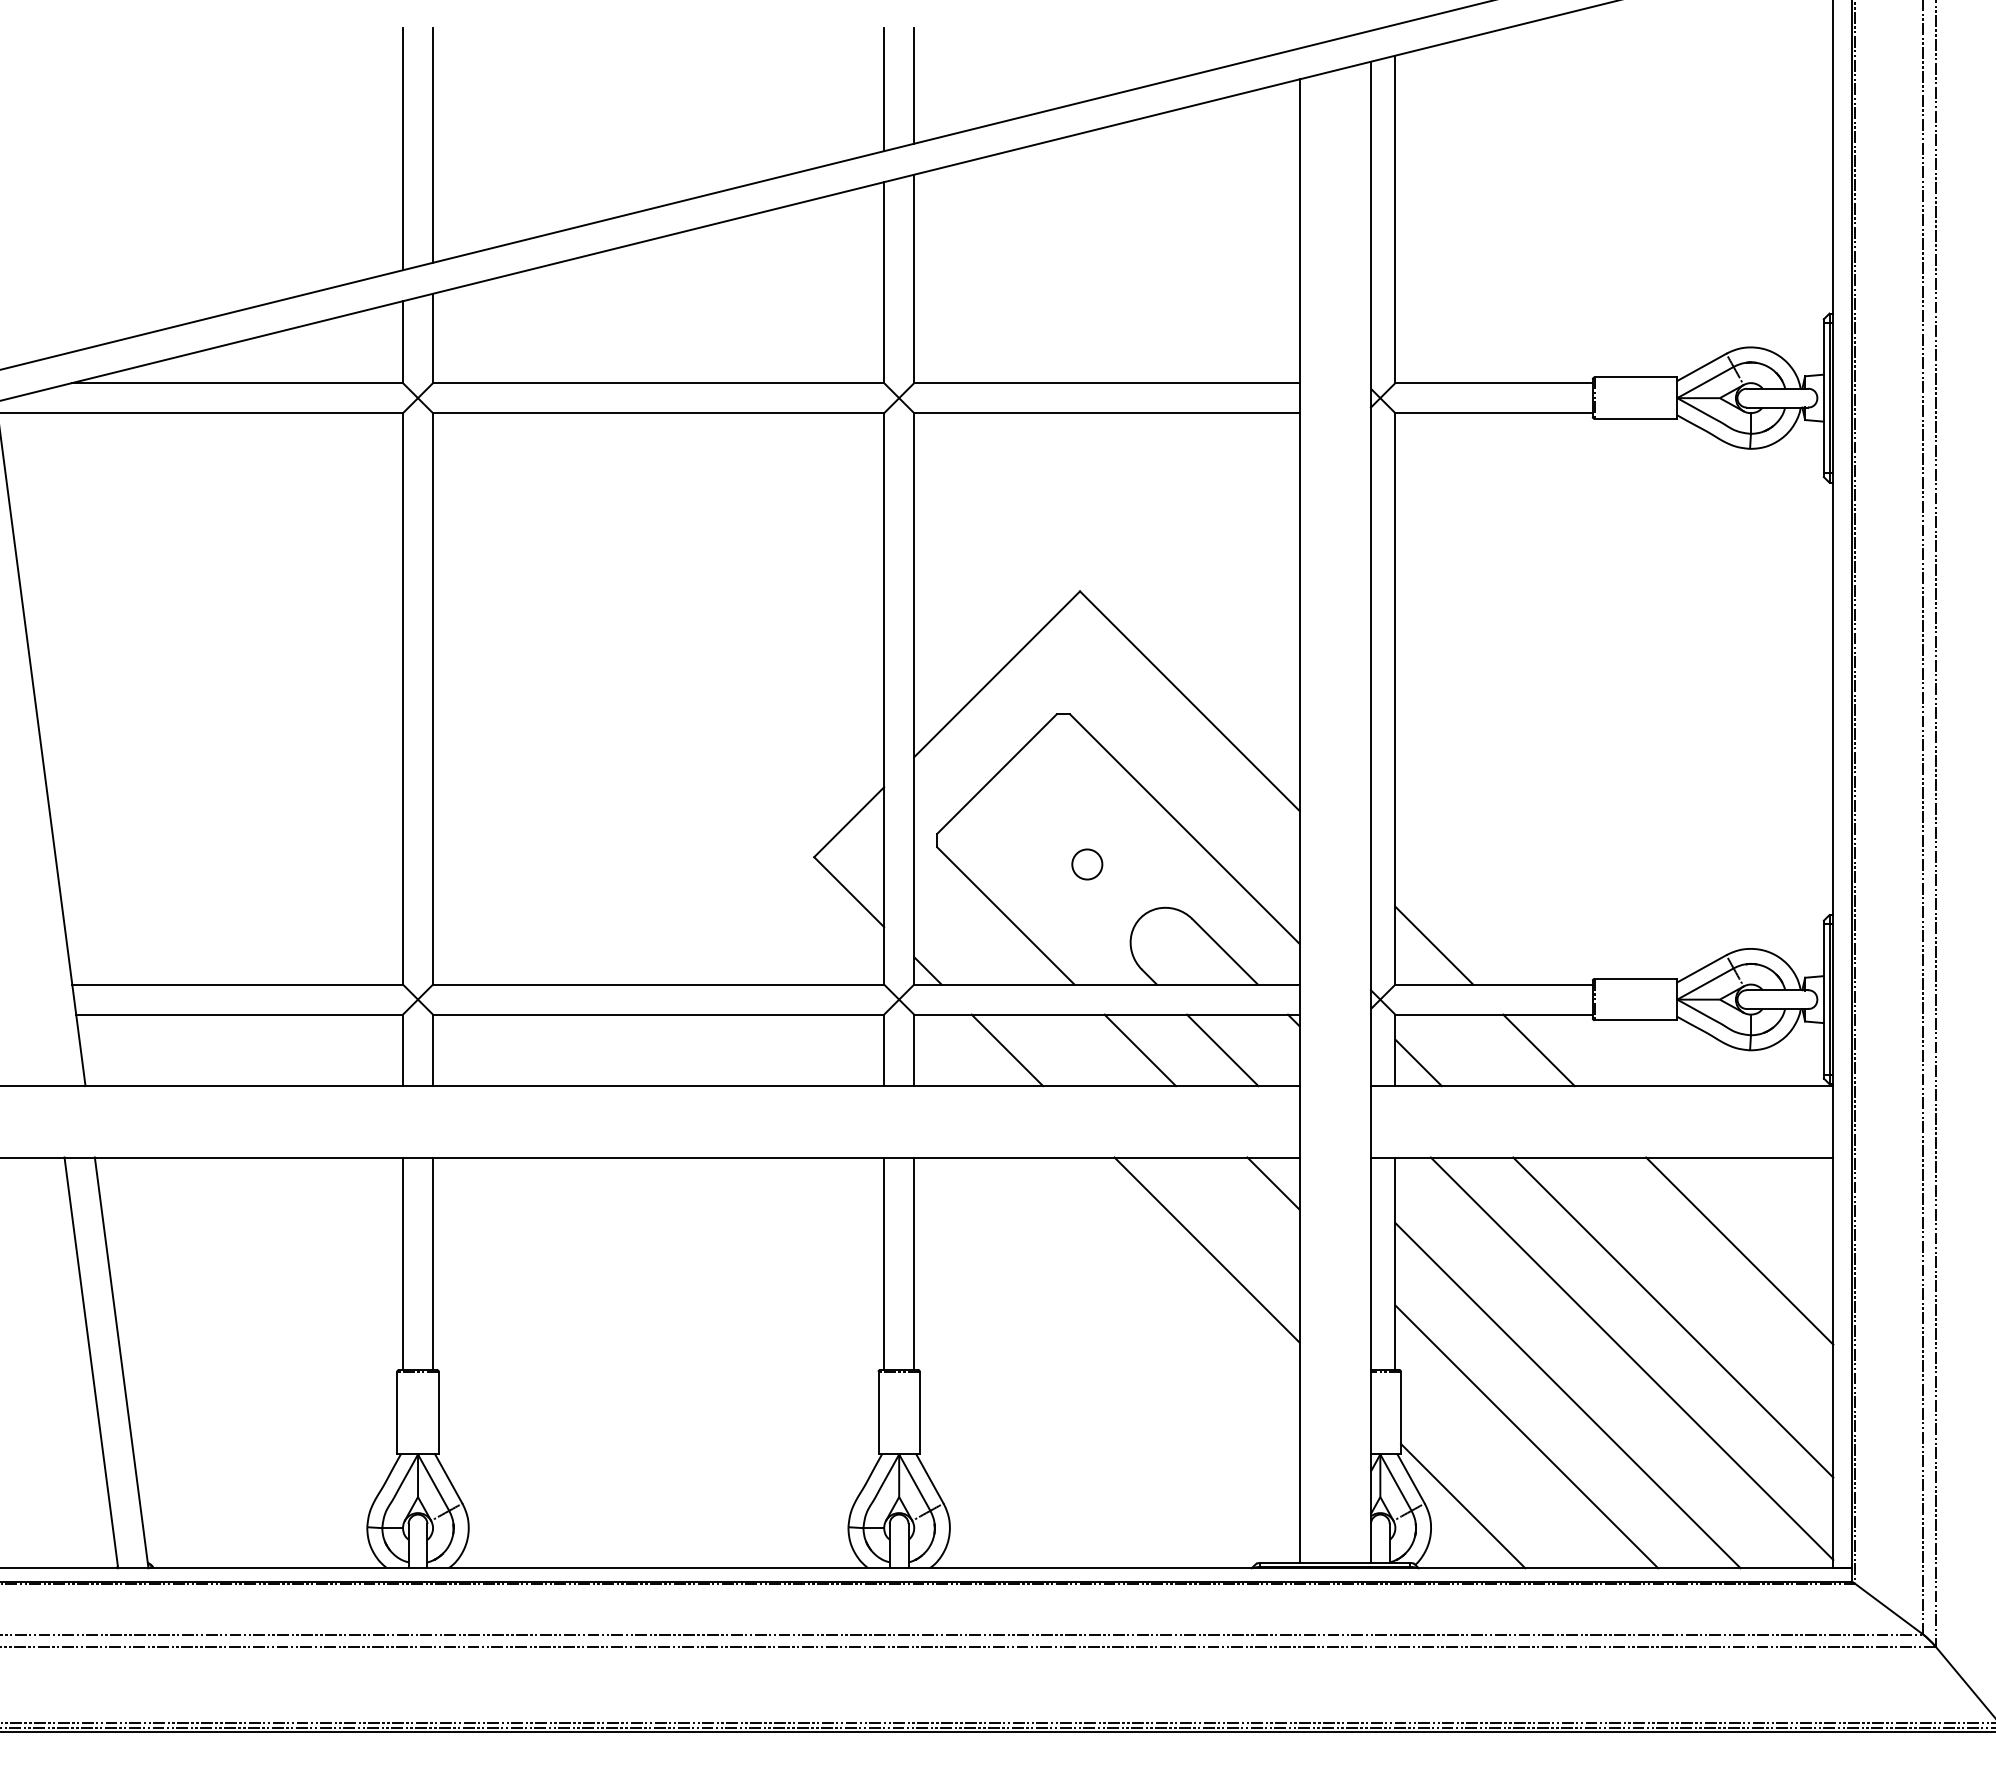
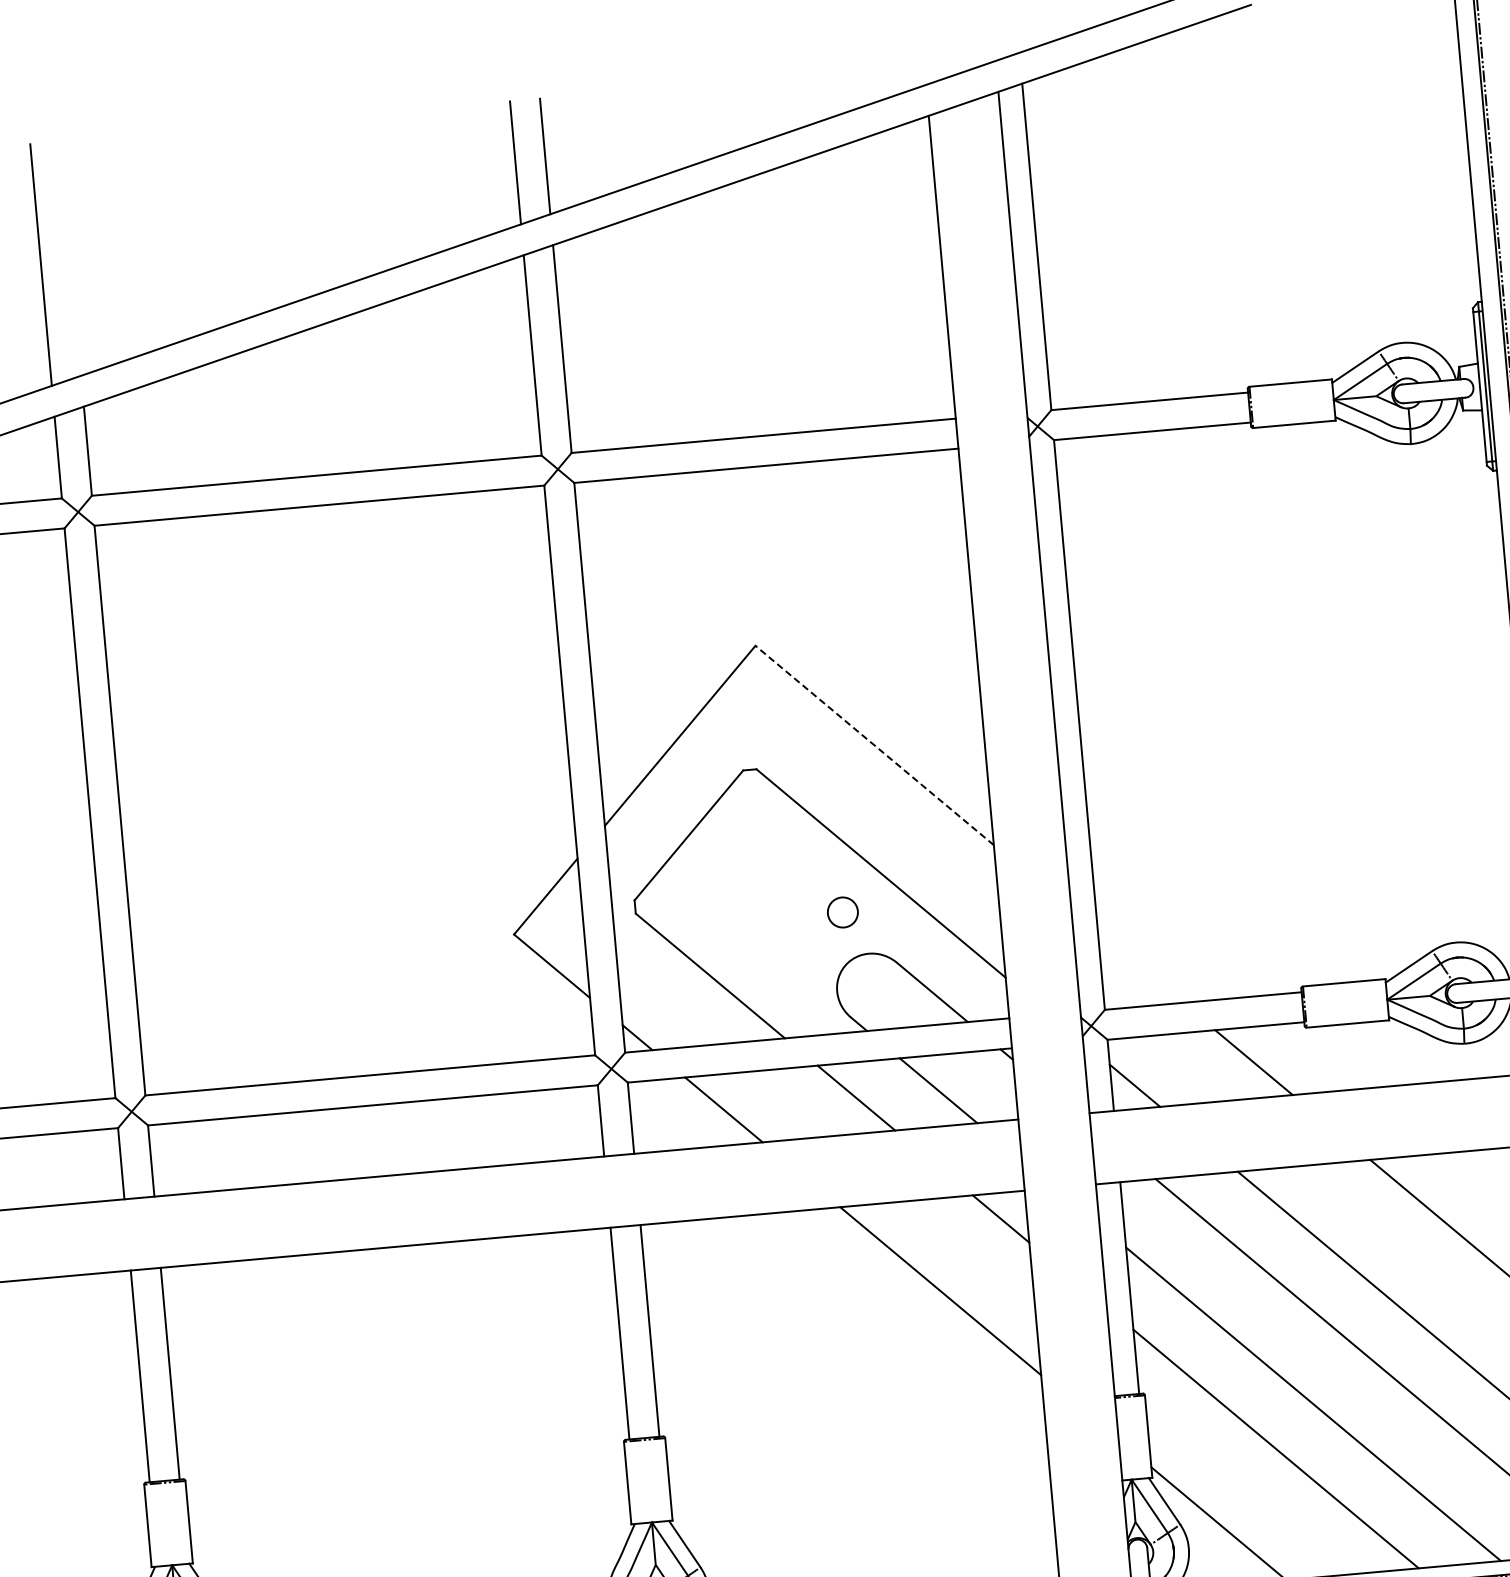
line: (433, 144) -> (71, 257), removed
line: (1189, 700) -> (874, 744), solid -> dashed
circle: (1087, 864) -> (843, 912), moved
line: (1434, 945) -> (1140, 967), removed

